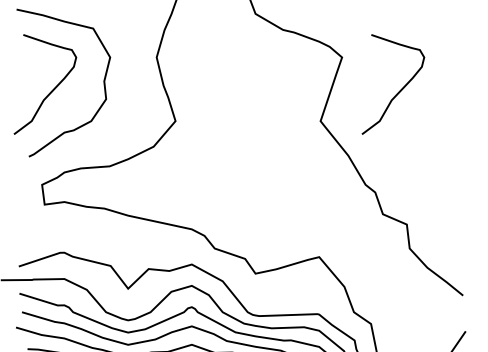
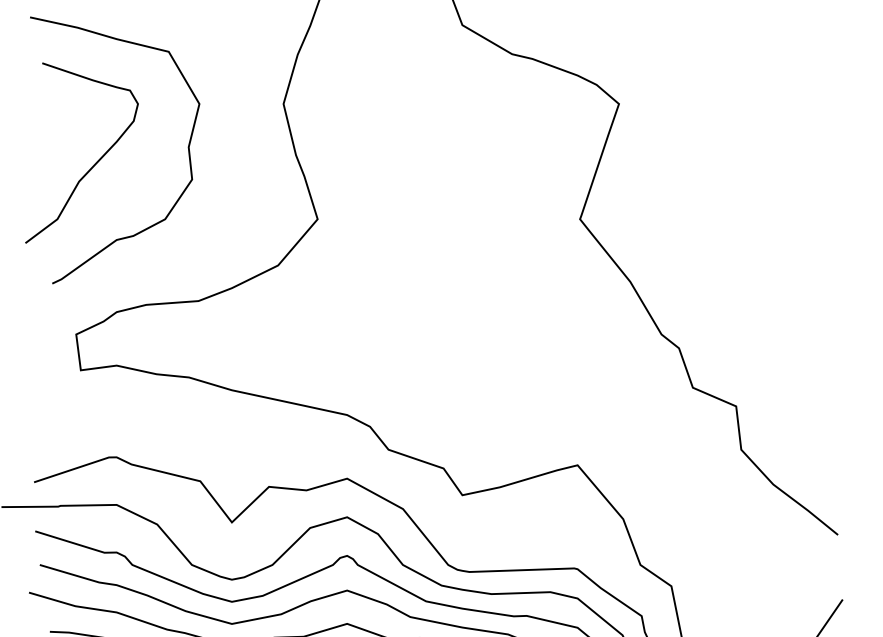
curve: (399, 90) -> (722, 163), removed

